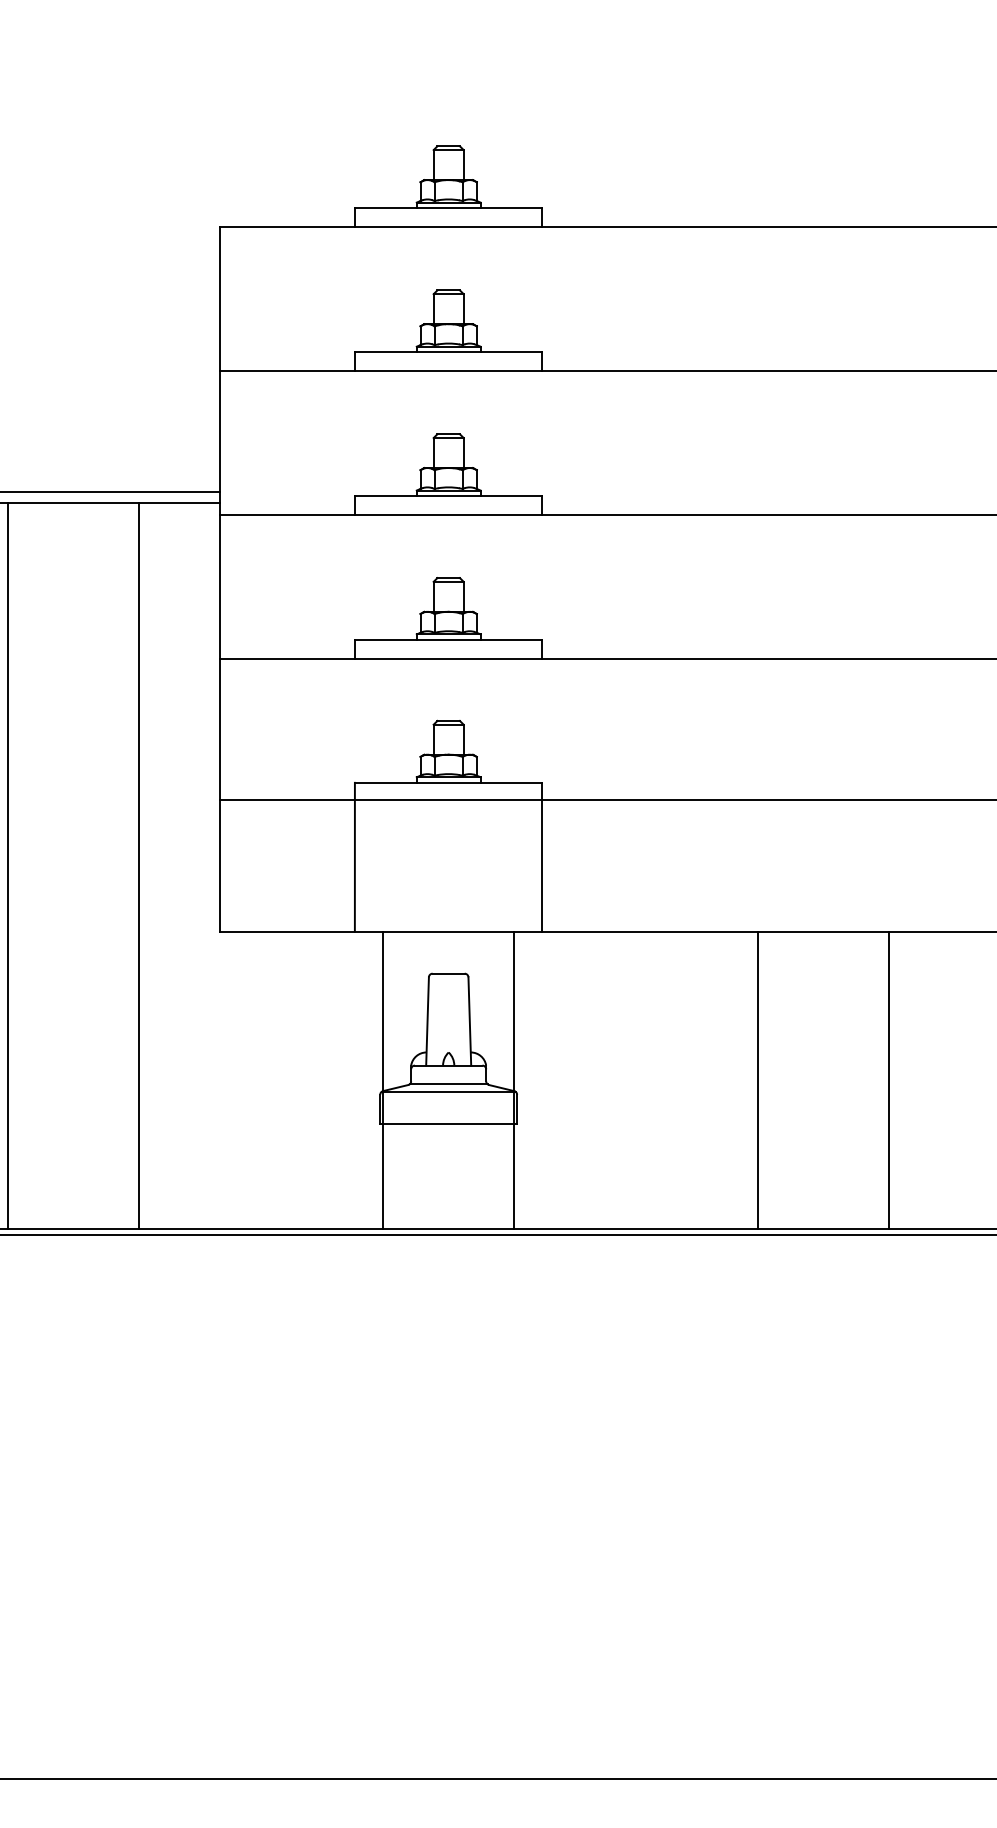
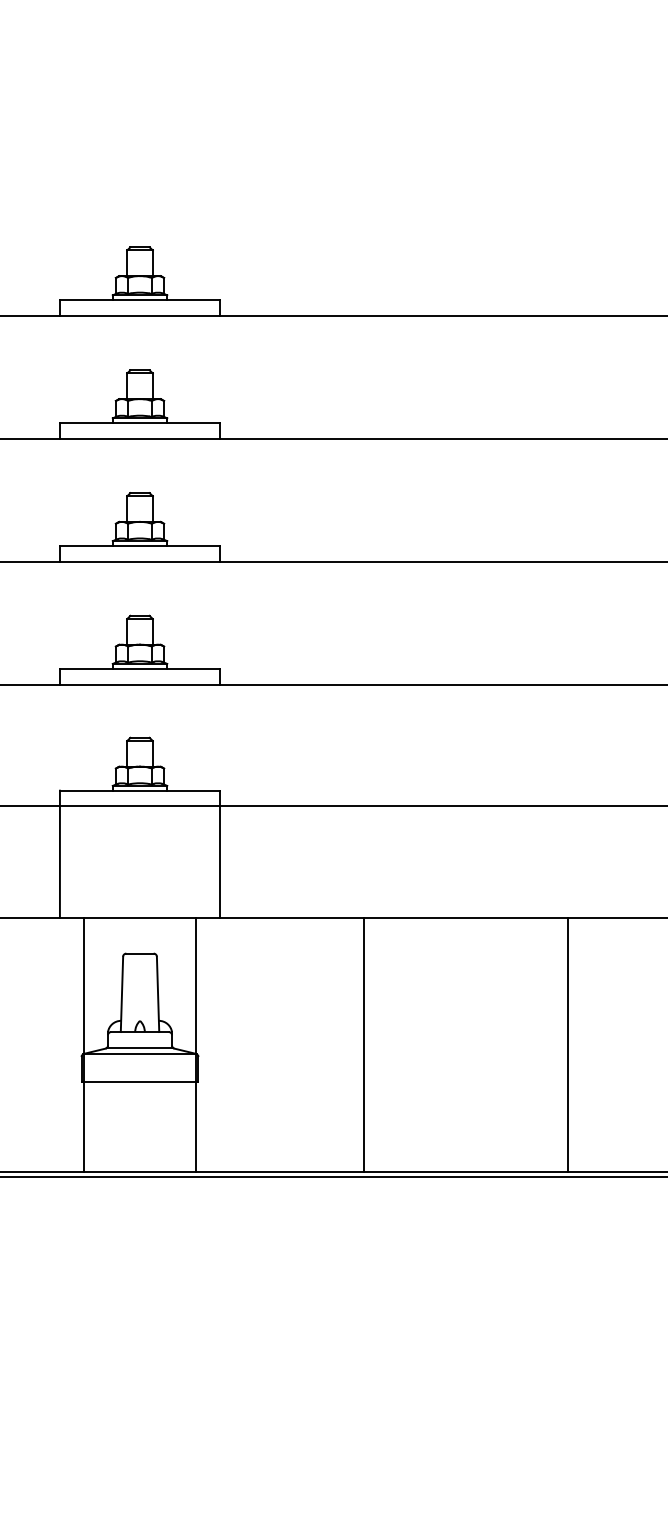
line: (758, 1080) -> (364, 1044), moved
line: (889, 1080) -> (567, 1044), moved

